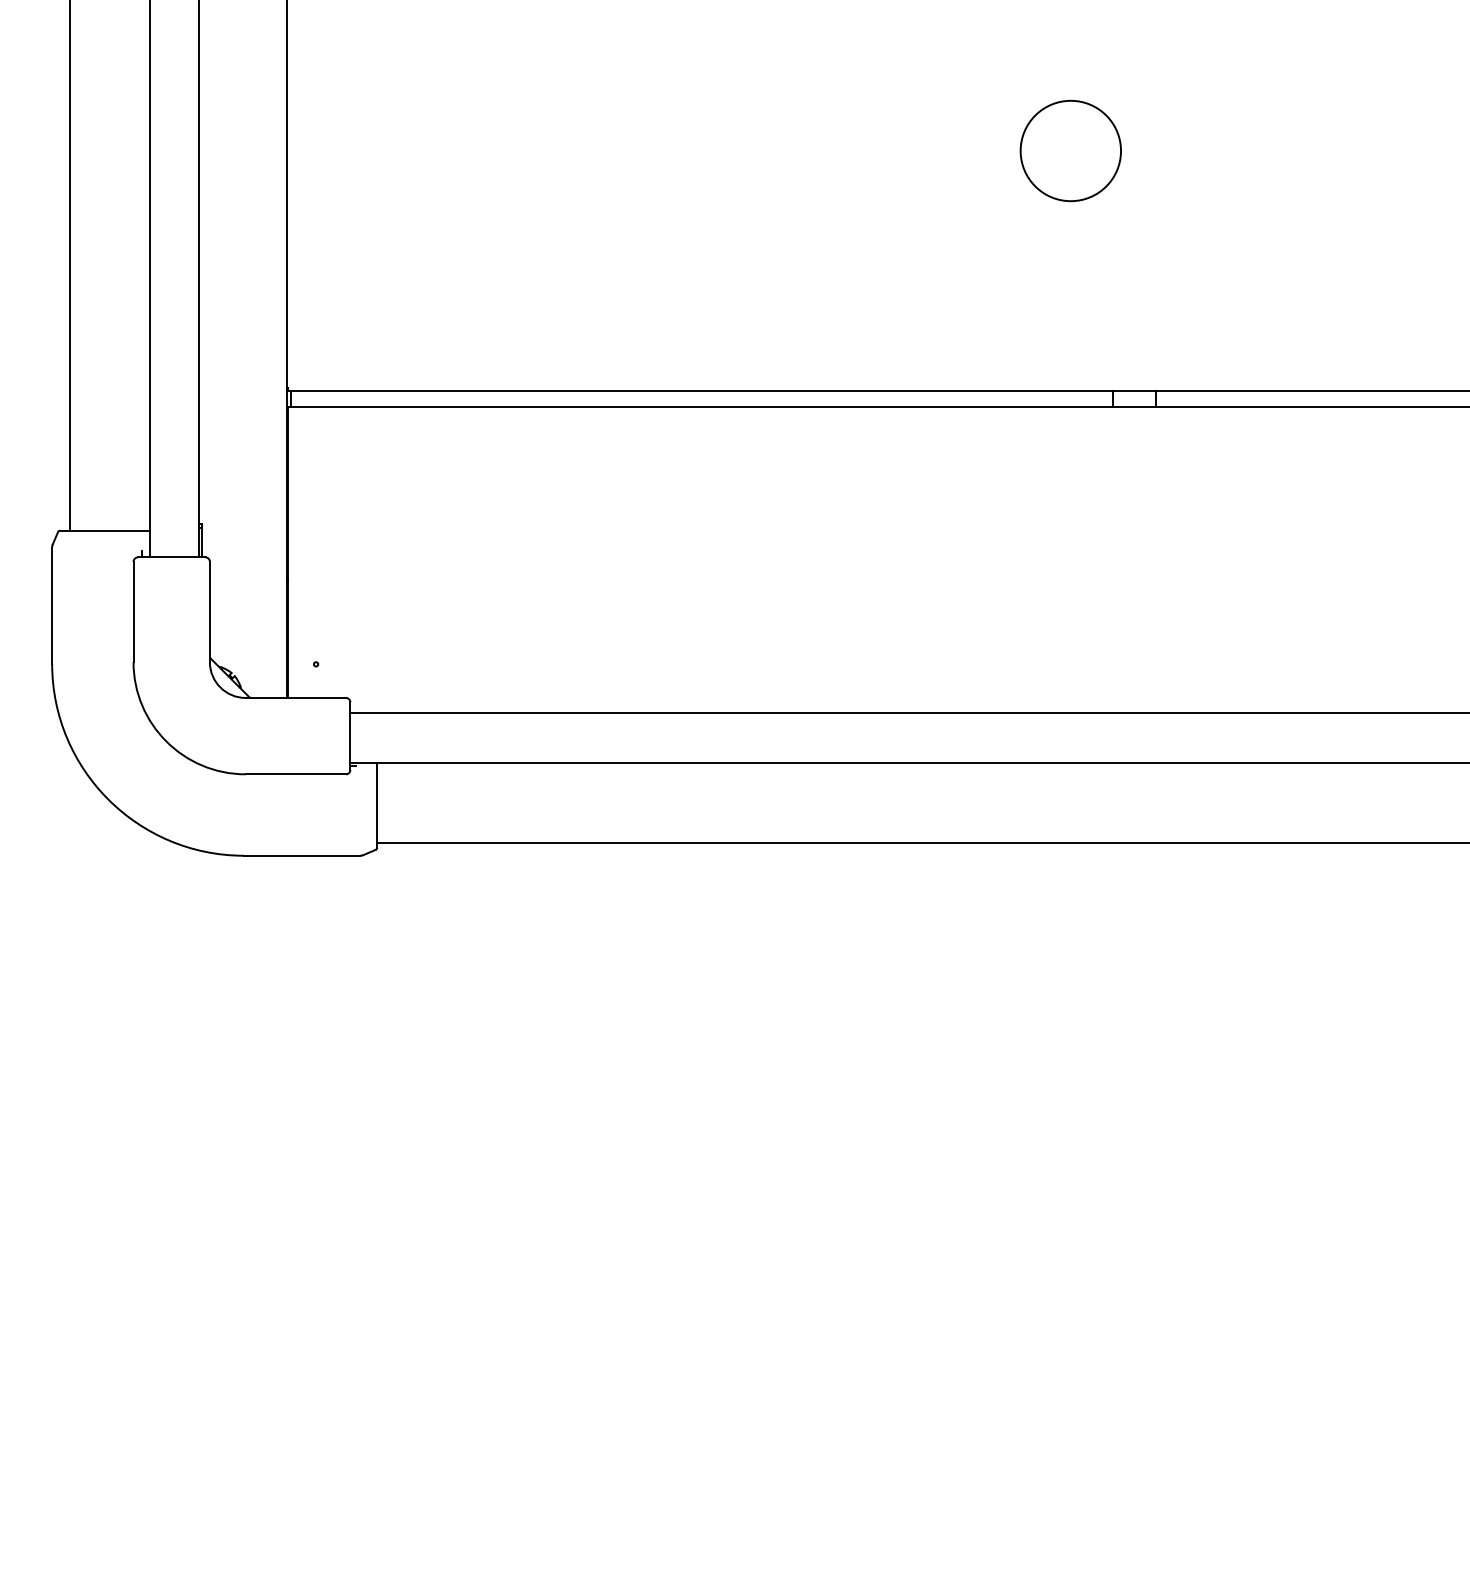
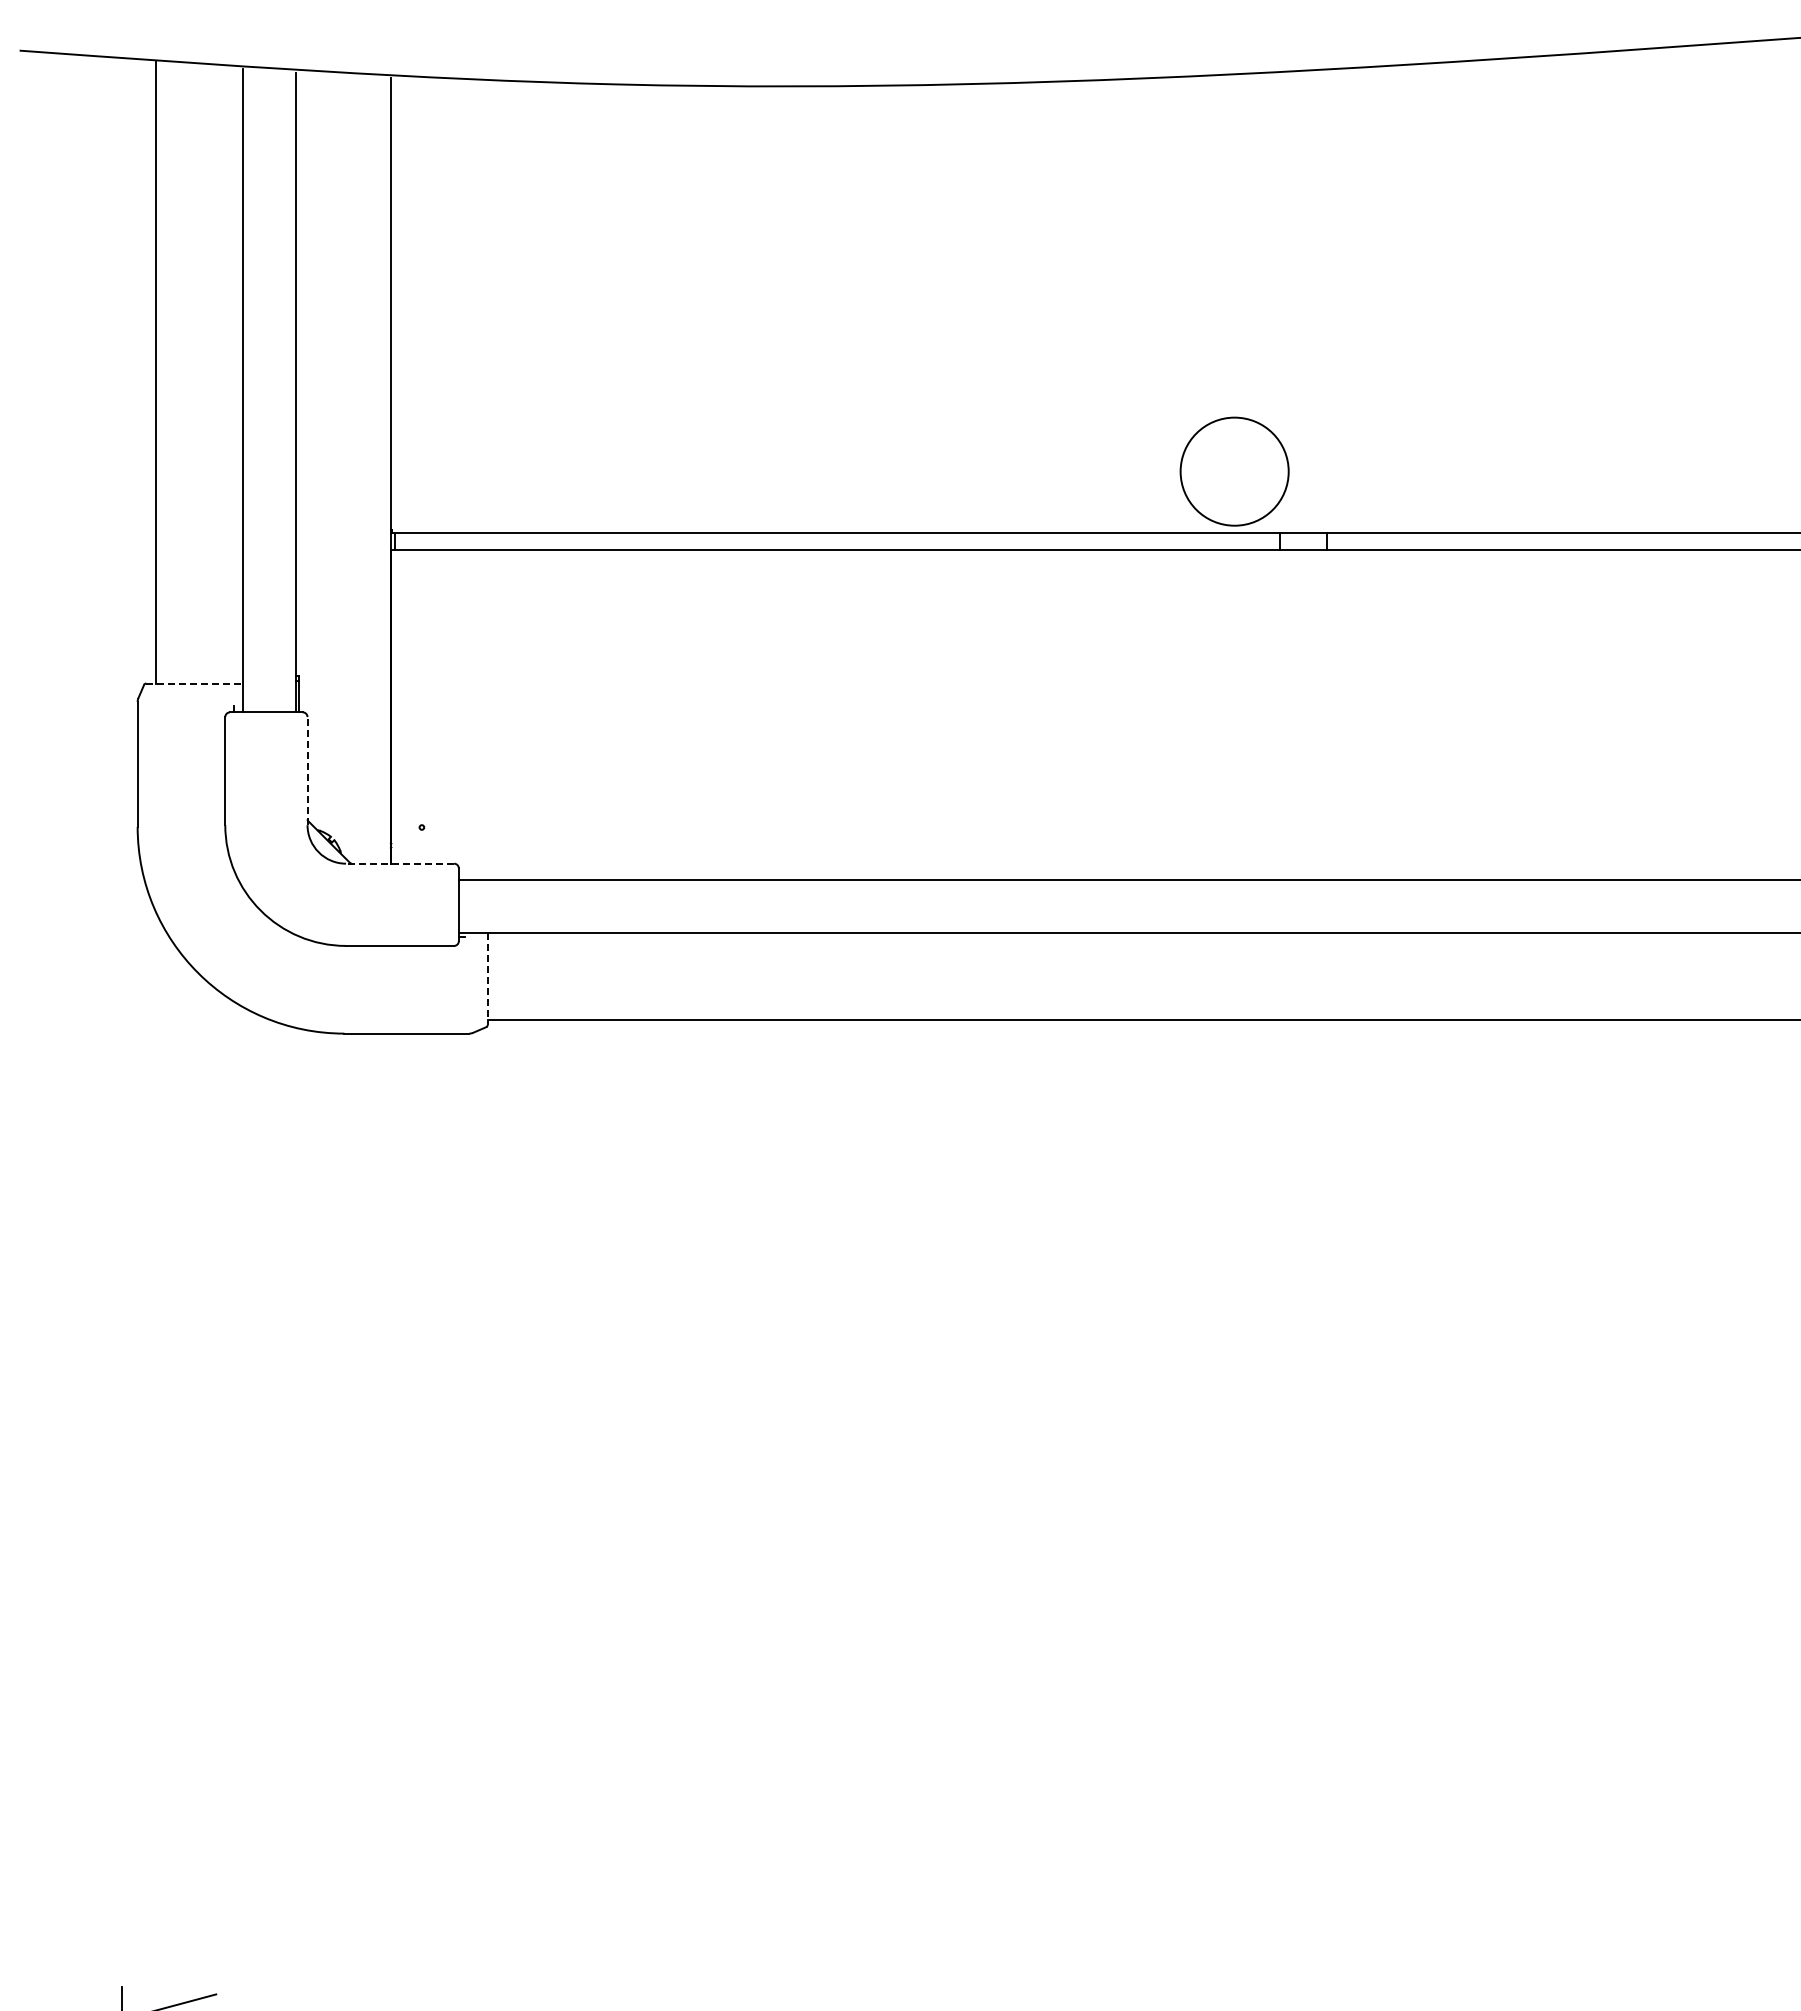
circle: (1070, 150) -> (1234, 471), moved
line: (104, 530) -> (194, 683), solid -> dashed
line: (209, 611) -> (307, 770), solid -> dashed
line: (295, 697) -> (399, 863), solid -> dashed
line: (377, 805) -> (487, 979), solid -> dashed

